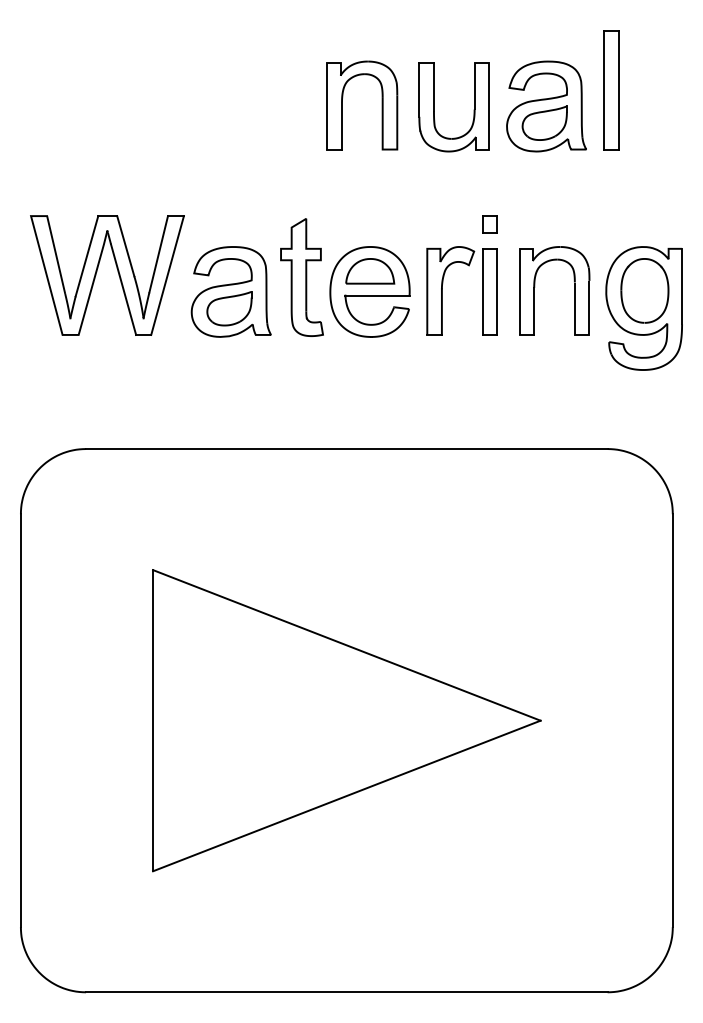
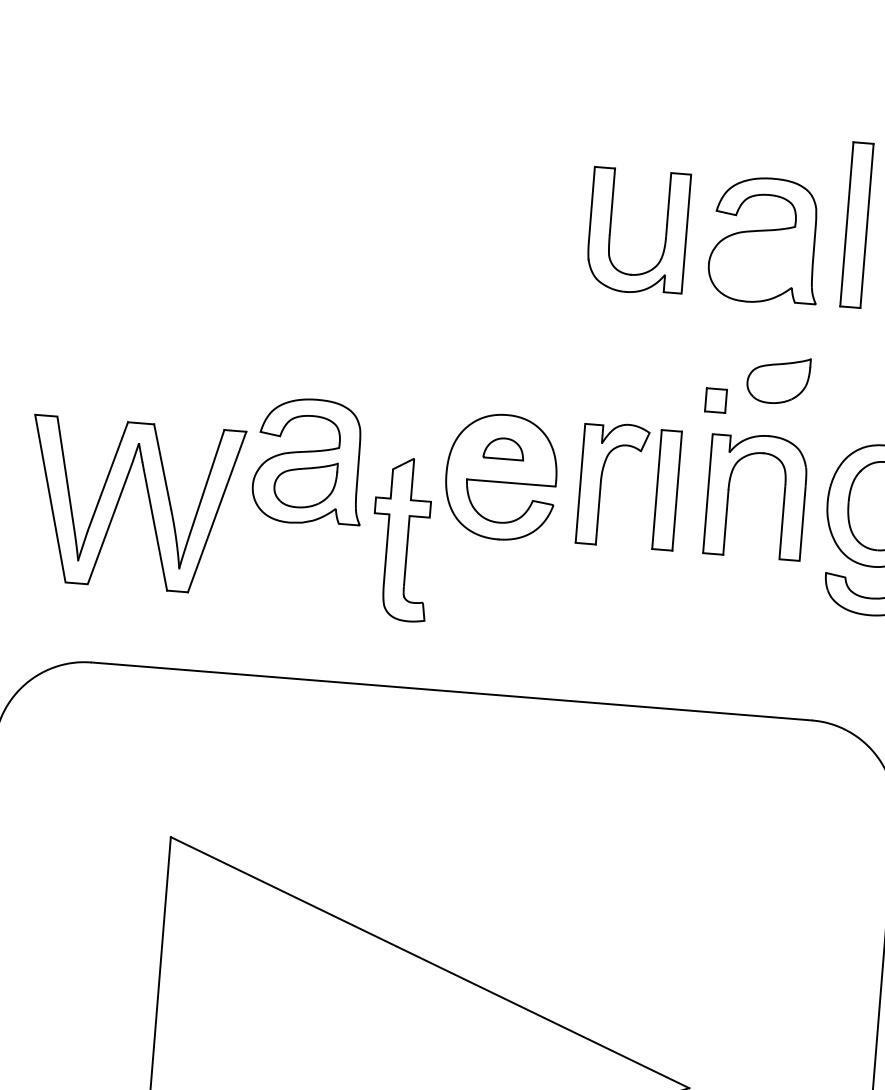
part: (381, 105) -> (537, 220), removed
part: (544, 122) -> (778, 379), moved
part: (489, 224) -> (715, 400), moved
part: (370, 271) -> (504, 448), size x0.6
part: (97, 272) -> (120, 500), moved
part: (301, 277) -> (401, 539), moved

